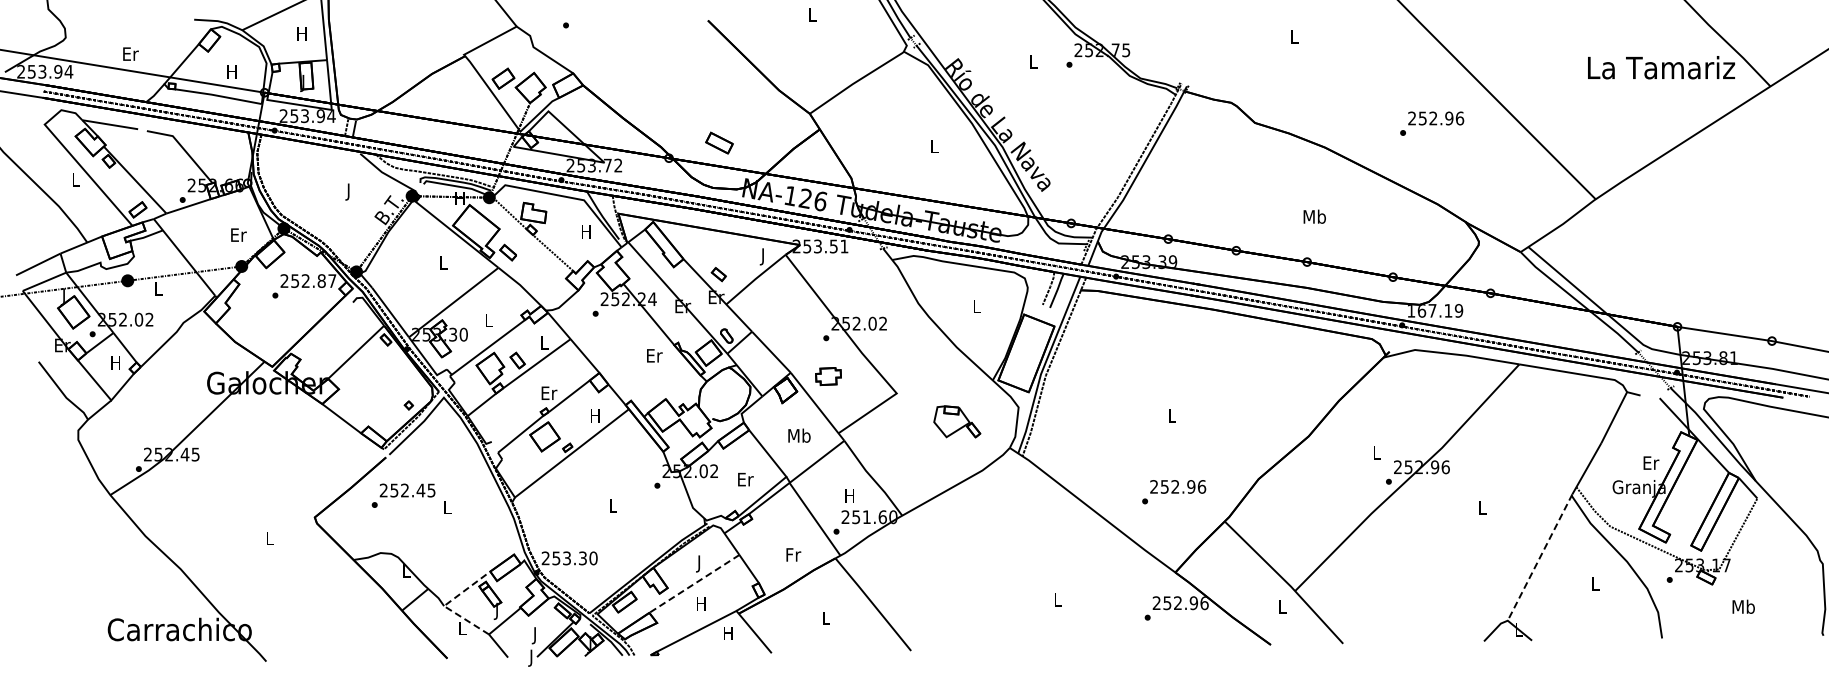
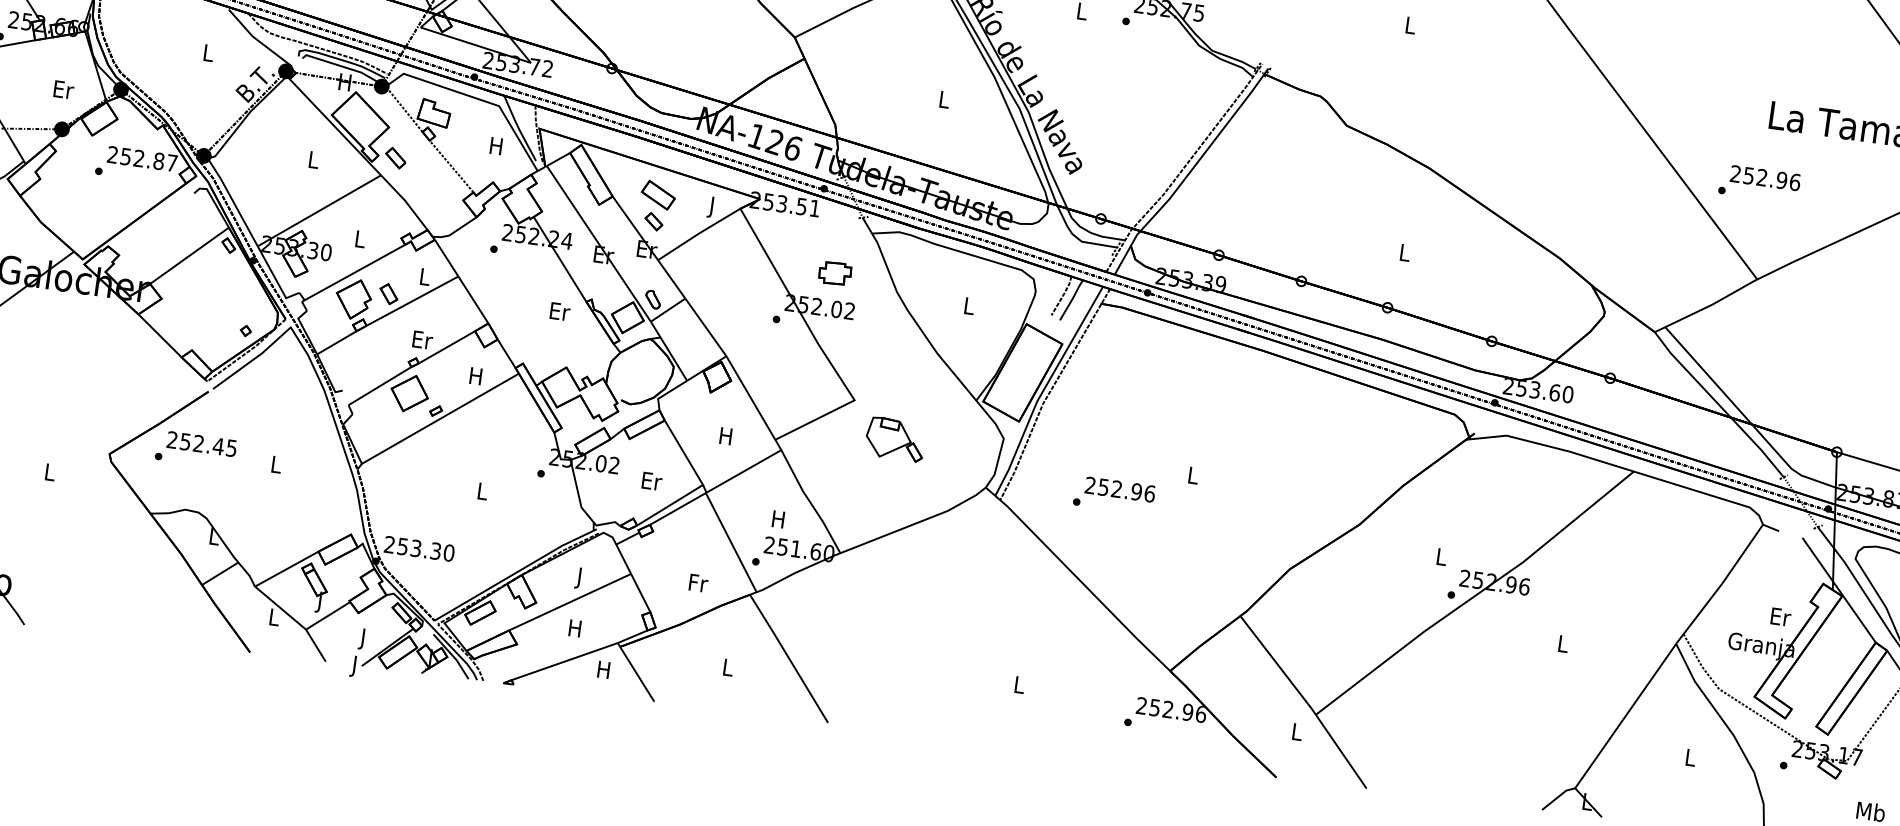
text: (1432, 123) -> (1760, 183), moved
part: (719, 142) -> (658, 194), moved
text: (348, 191) -> (207, 54), J -> L
text: (1314, 216) -> (1404, 252), Mb -> L
text: (1435, 310) -> (1538, 390), 167.19 -> 253.60
part: (828, 376) -> (835, 273), moved
part: (957, 421) -> (895, 439), moved
text: (799, 435) -> (726, 435), Mb -> H
text: (1174, 492) -> (1114, 496), moved
text: (403, 495) -> (195, 449), moved
line: (1539, 557) -> (1625, 715), dashed -> solid
line: (694, 583) -> (570, 601), dashed -> solid
line: (445, 604) -> (257, 584), dashed -> solid

